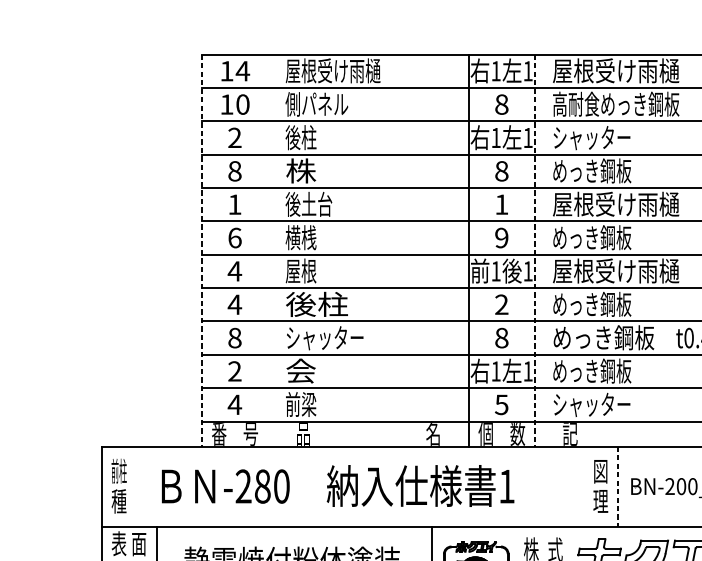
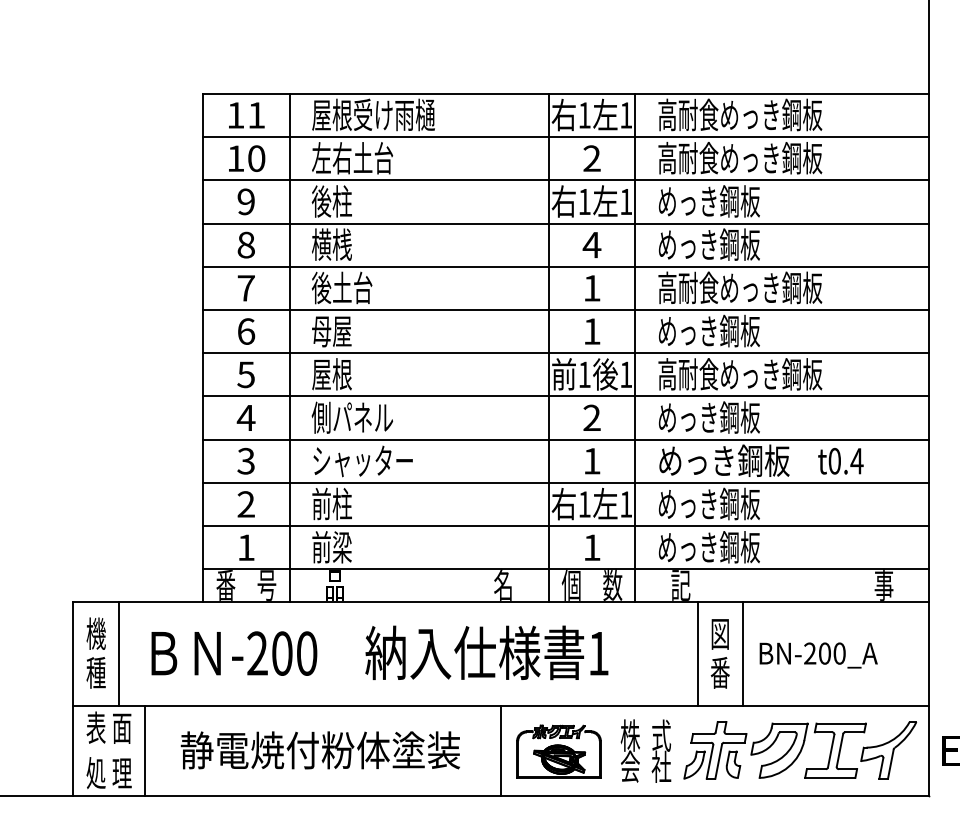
text: (616, 70) -> (740, 114), 屋根受け雨樋 -> 高耐食めっき鋼板
text: (242, 71) -> (256, 115), 14 -> 11
text: (316, 104) -> (352, 158), 側パネル -> 左右土台
text: (501, 104) -> (591, 158), 8 -> 2
text: (591, 137) -> (708, 201), シャッター -> めっき鋼板
text: (234, 138) -> (245, 202), 2 -> 9
text: (300, 170) -> (331, 244), 株 -> 横桟
text: (501, 170) -> (591, 244), 8 -> 4
text: (234, 204) -> (245, 288), 1 -> 7
text: (616, 204) -> (740, 287), 屋根受け雨樋 -> 高耐食めっき鋼板
text: (300, 237) -> (331, 330), 横桟 -> 母屋
text: (501, 237) -> (591, 331), 9 -> 1
line: (201, 250) -> (203, 347), dashed -> solid
line: (268, 250) -> (289, 347), added
line: (535, 250) -> (635, 347), dashed -> solid
text: (234, 271) -> (245, 374), 4 -> 5
text: (616, 271) -> (740, 374), 屋根受け雨樋 -> 高耐食めっき鋼板
text: (316, 304) -> (352, 417), 後柱 -> 側パネル
text: (234, 337) -> (245, 460), 8 -> 3
text: (501, 338) -> (591, 461), 8 -> 1
text: (300, 370) -> (331, 503), 会 -> 前柱
text: (234, 404) -> (245, 547), 4 -> 1
text: (501, 404) -> (591, 547), 5 -> 1
text: (591, 404) -> (708, 547), シャッター -> めっき鋼板
text: (119, 471) -> (96, 633), 前柱 -> 機
line: (136, 486) -> (118, 653), added
text: (262, 486) -> (282, 653), -280 -> -200
line: (583, 486) -> (697, 653), added
line: (617, 486) -> (742, 653), dashed -> solid
text: (600, 501) -> (719, 672), 理 -> 番

